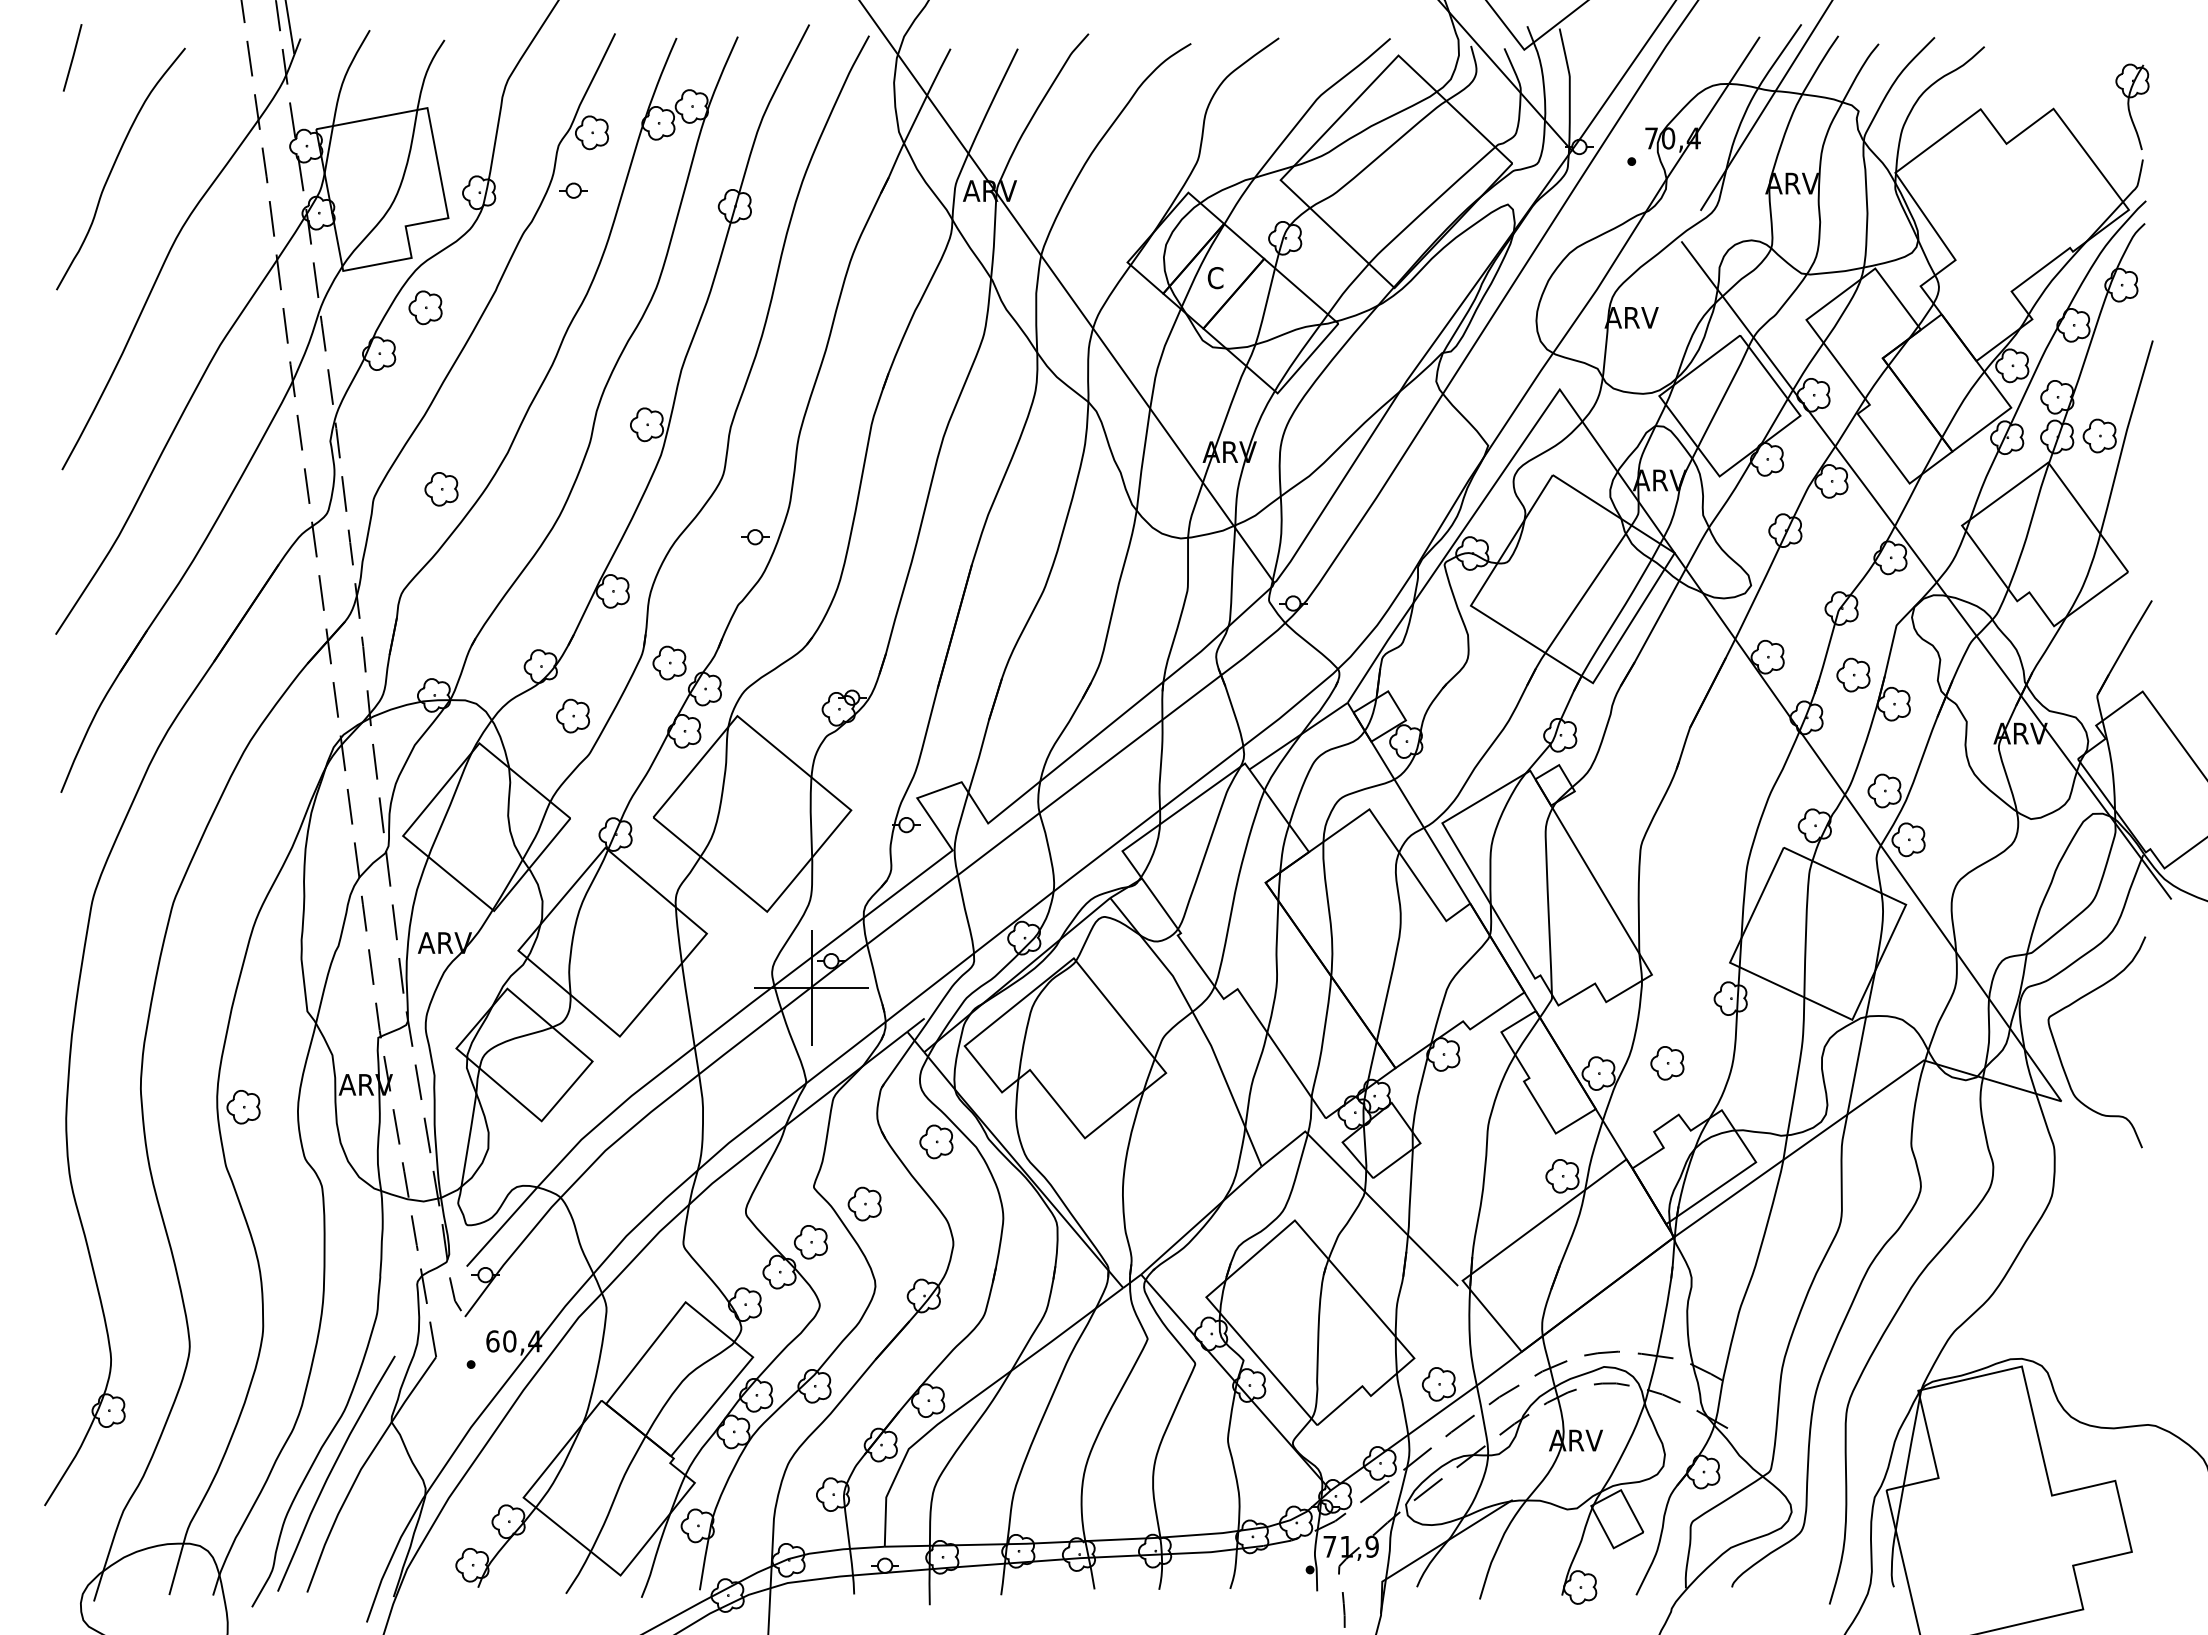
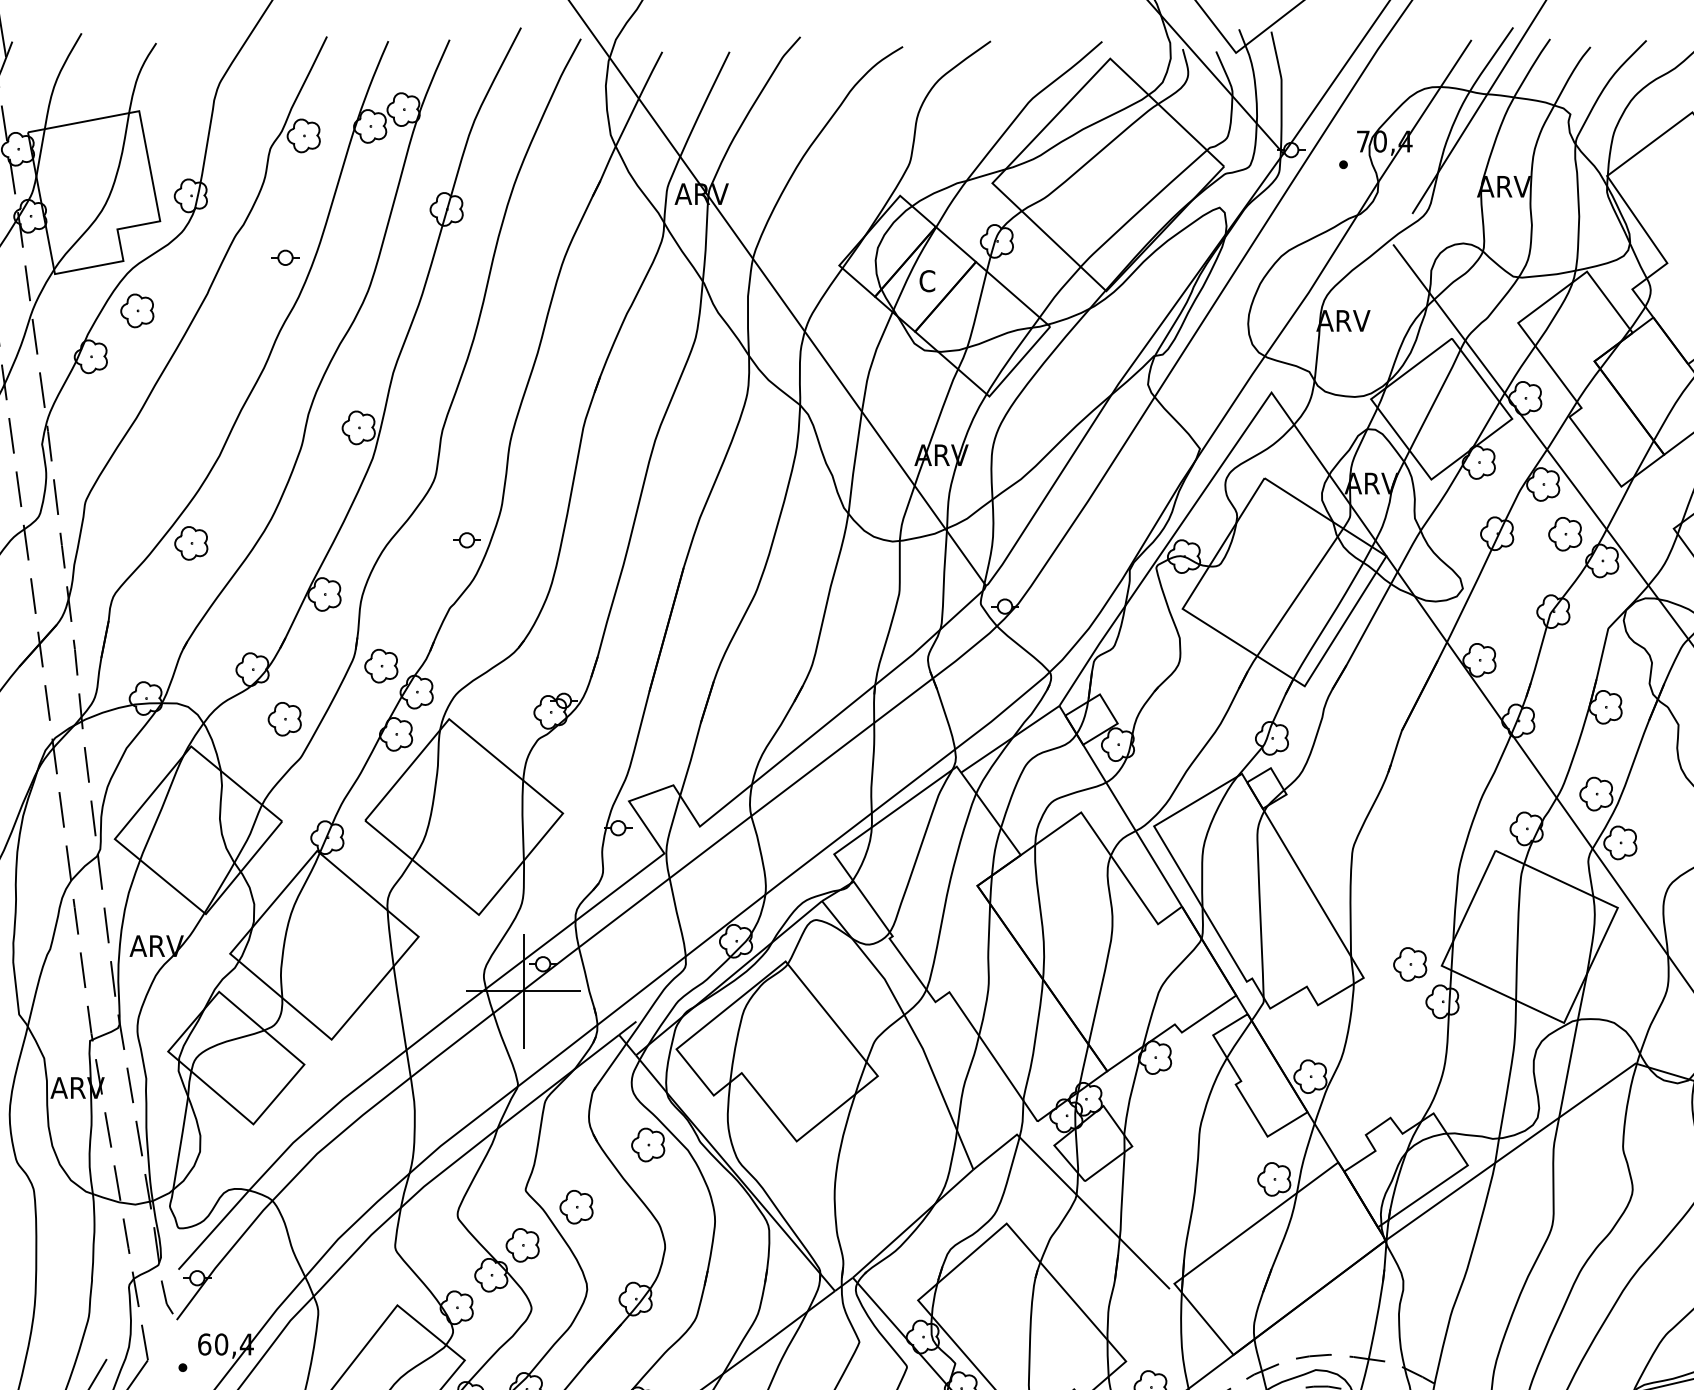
part: (573, 190) -> (285, 257), moved
part: (441, 489) -> (191, 543), moved
part: (1853, 674) -> (1565, 533), moved
part: (1667, 1063) -> (1410, 964), moved

